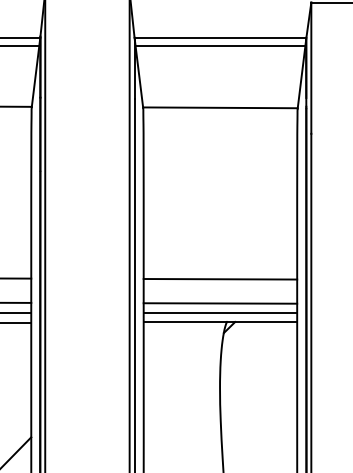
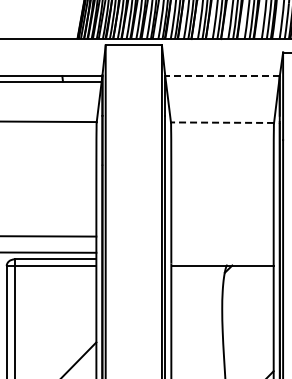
line: (220, 37) -> (222, 75), solid -> dashed
line: (220, 46) -> (222, 81), removed
line: (220, 107) -> (222, 122), solid -> dashed
line: (220, 278) -> (222, 236), removed
line: (220, 303) -> (222, 253), removed
line: (220, 312) -> (222, 259), removed

